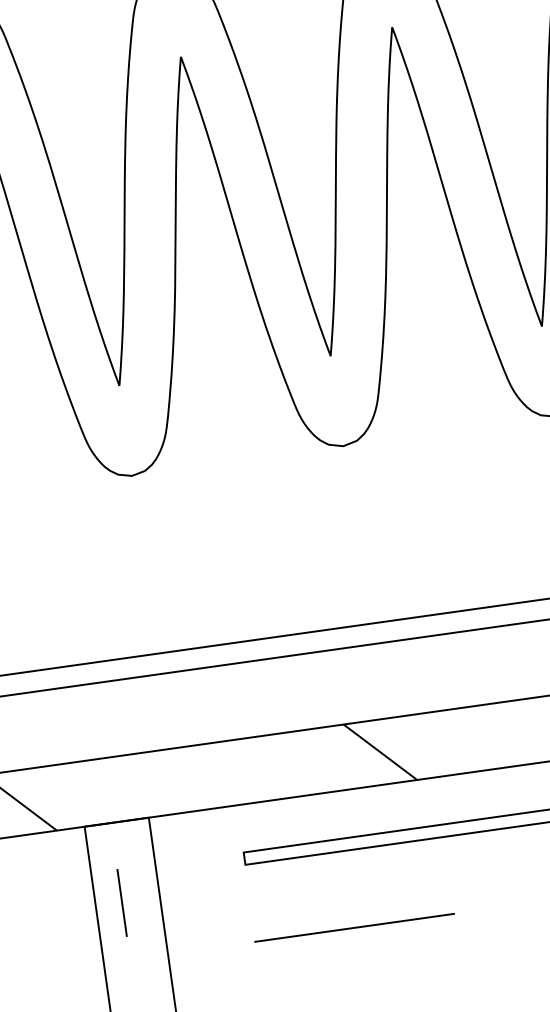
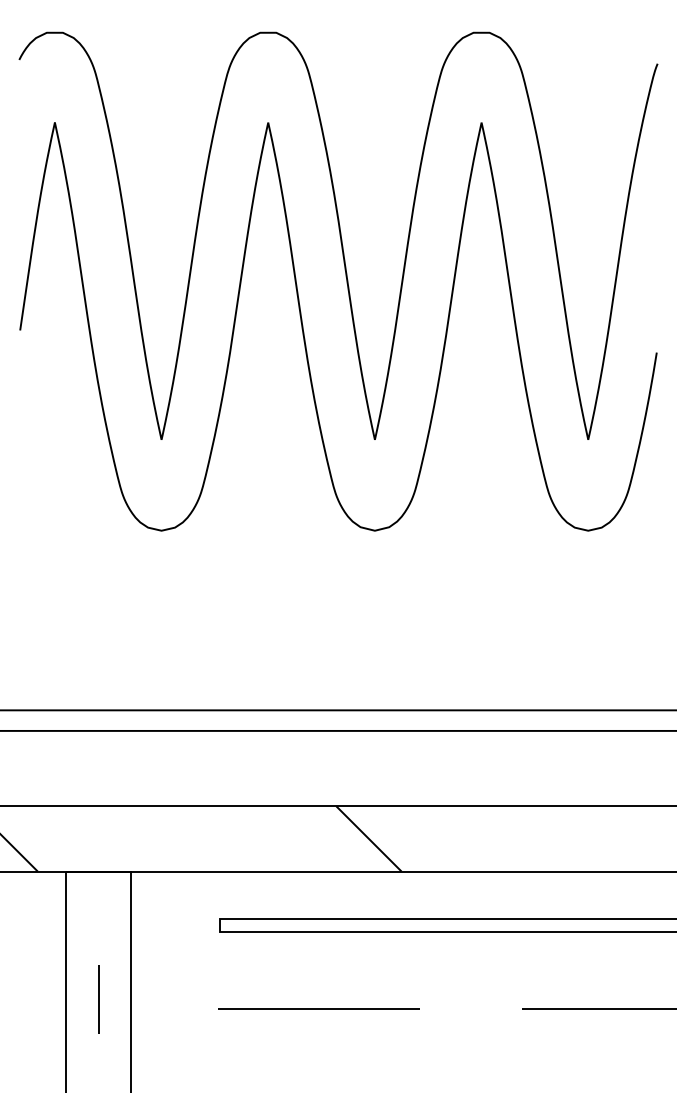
line: (121, 903) -> (98, 999), moved

